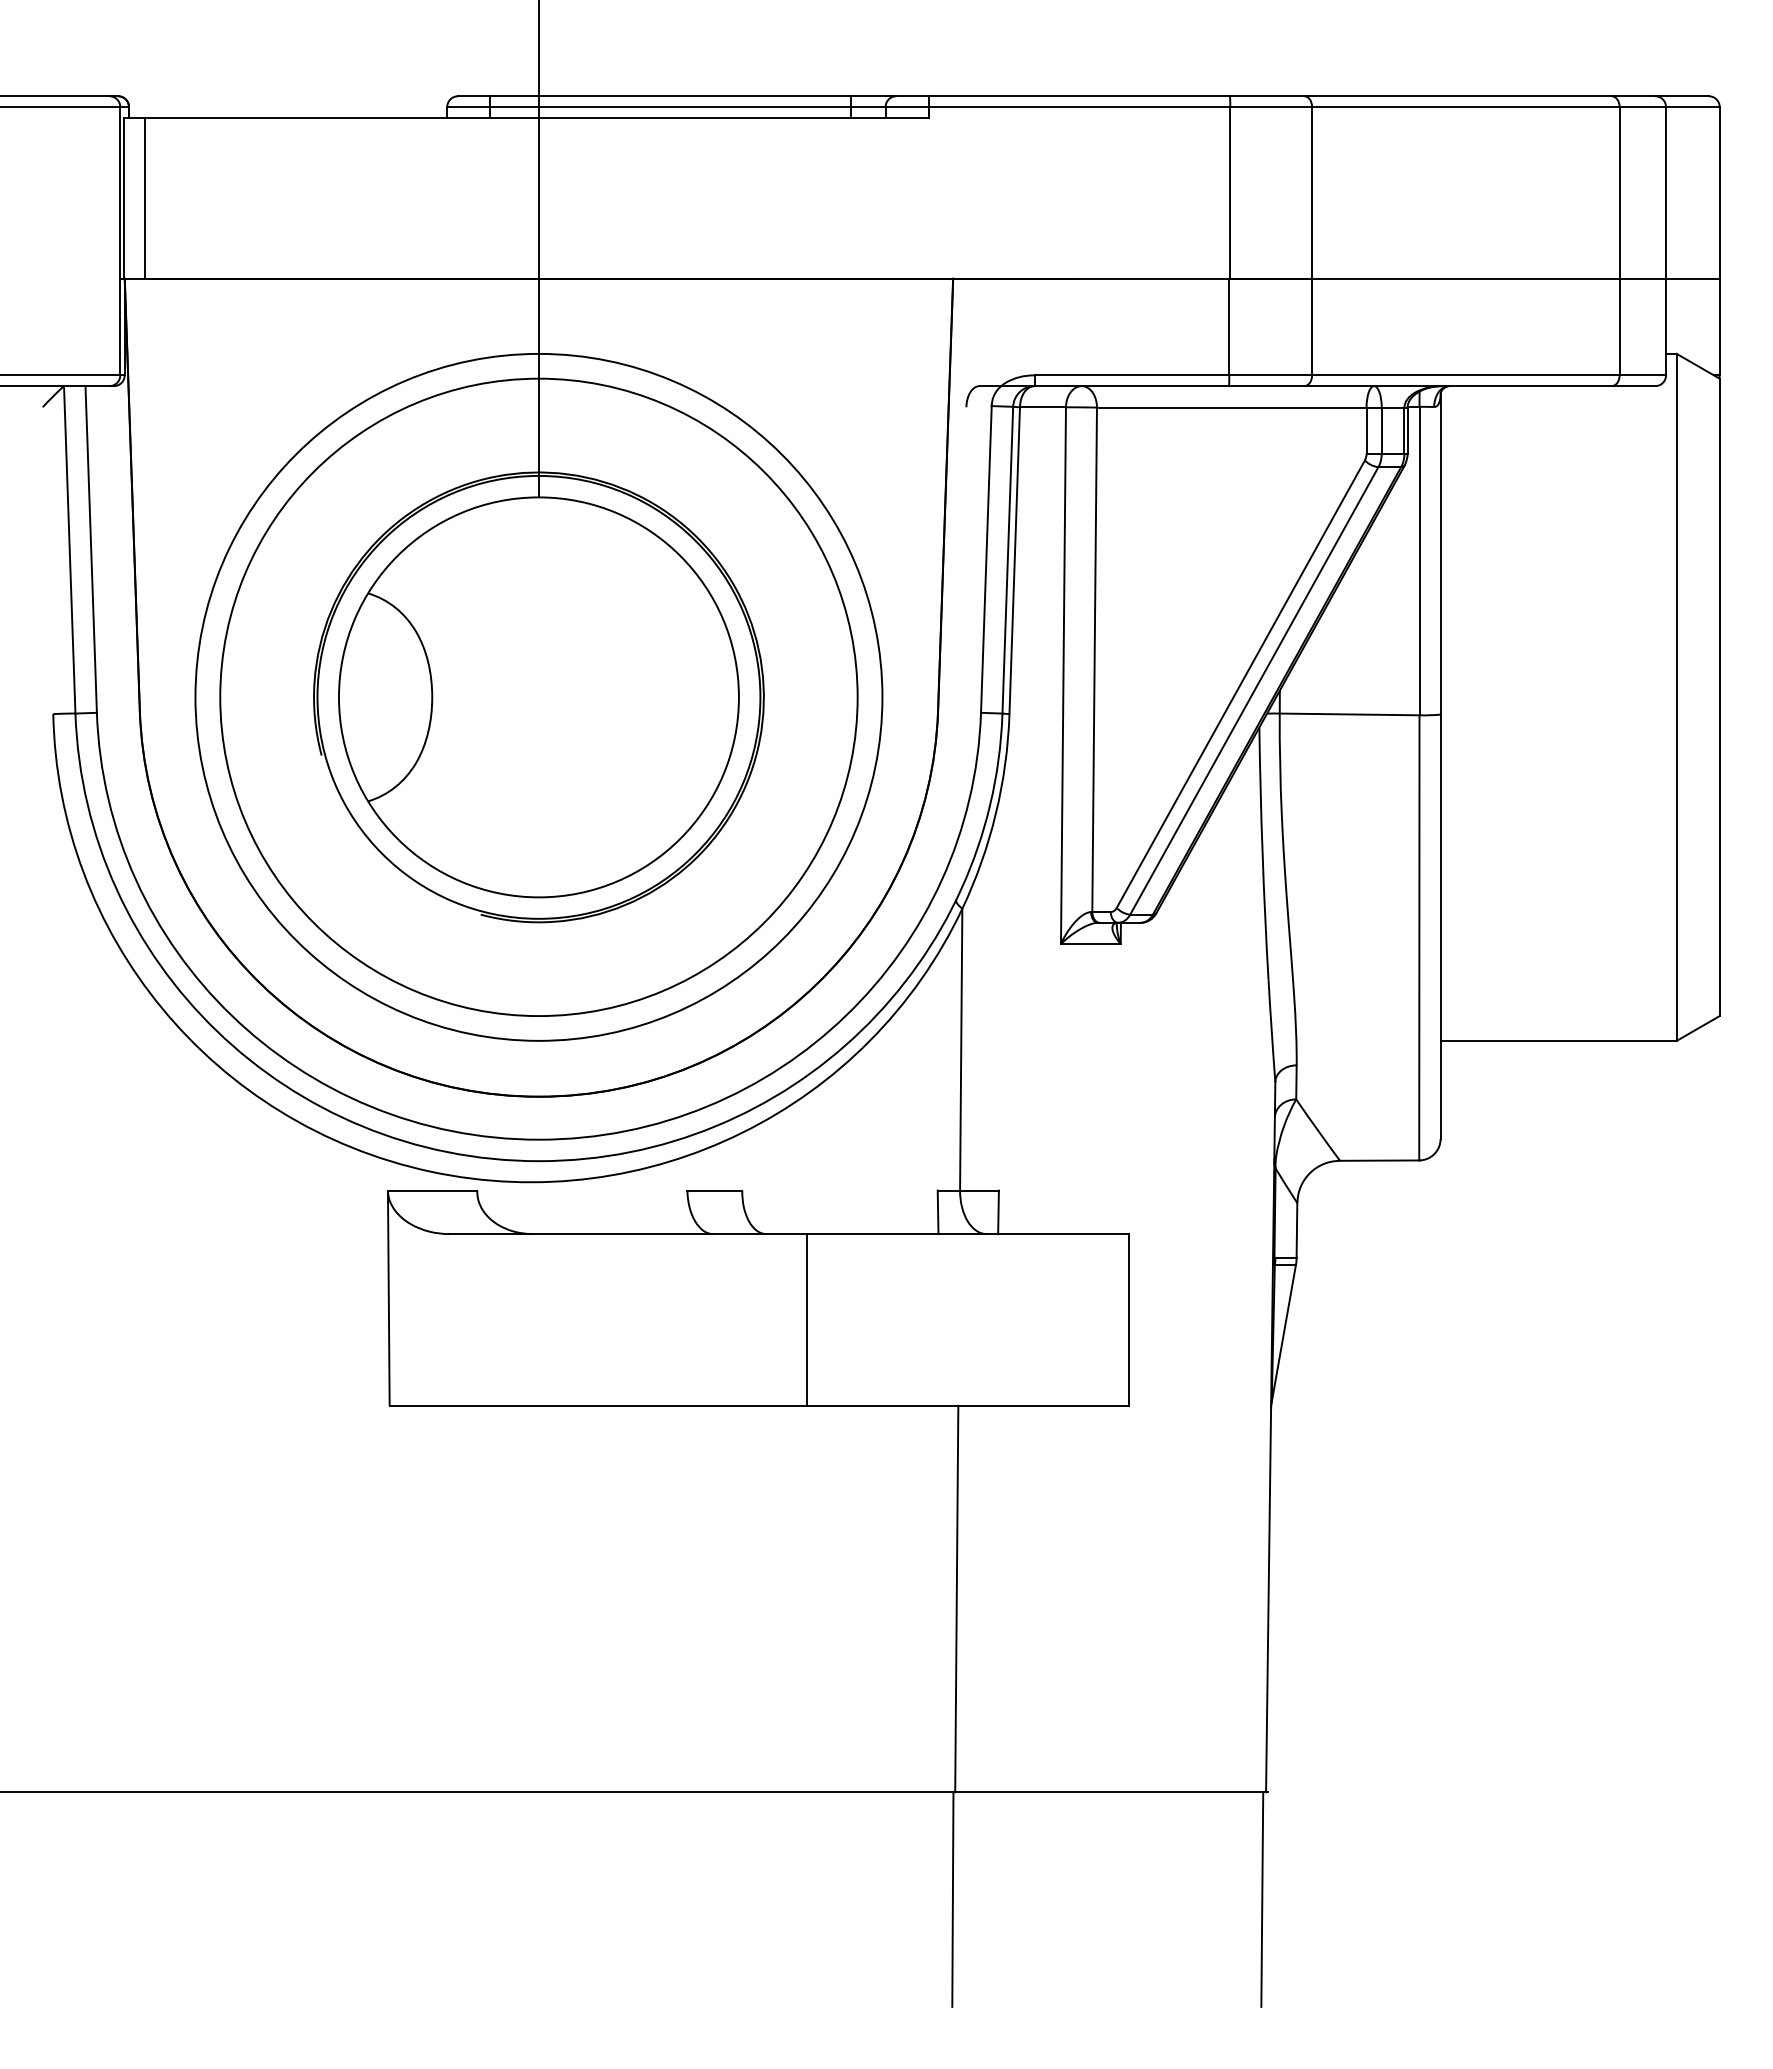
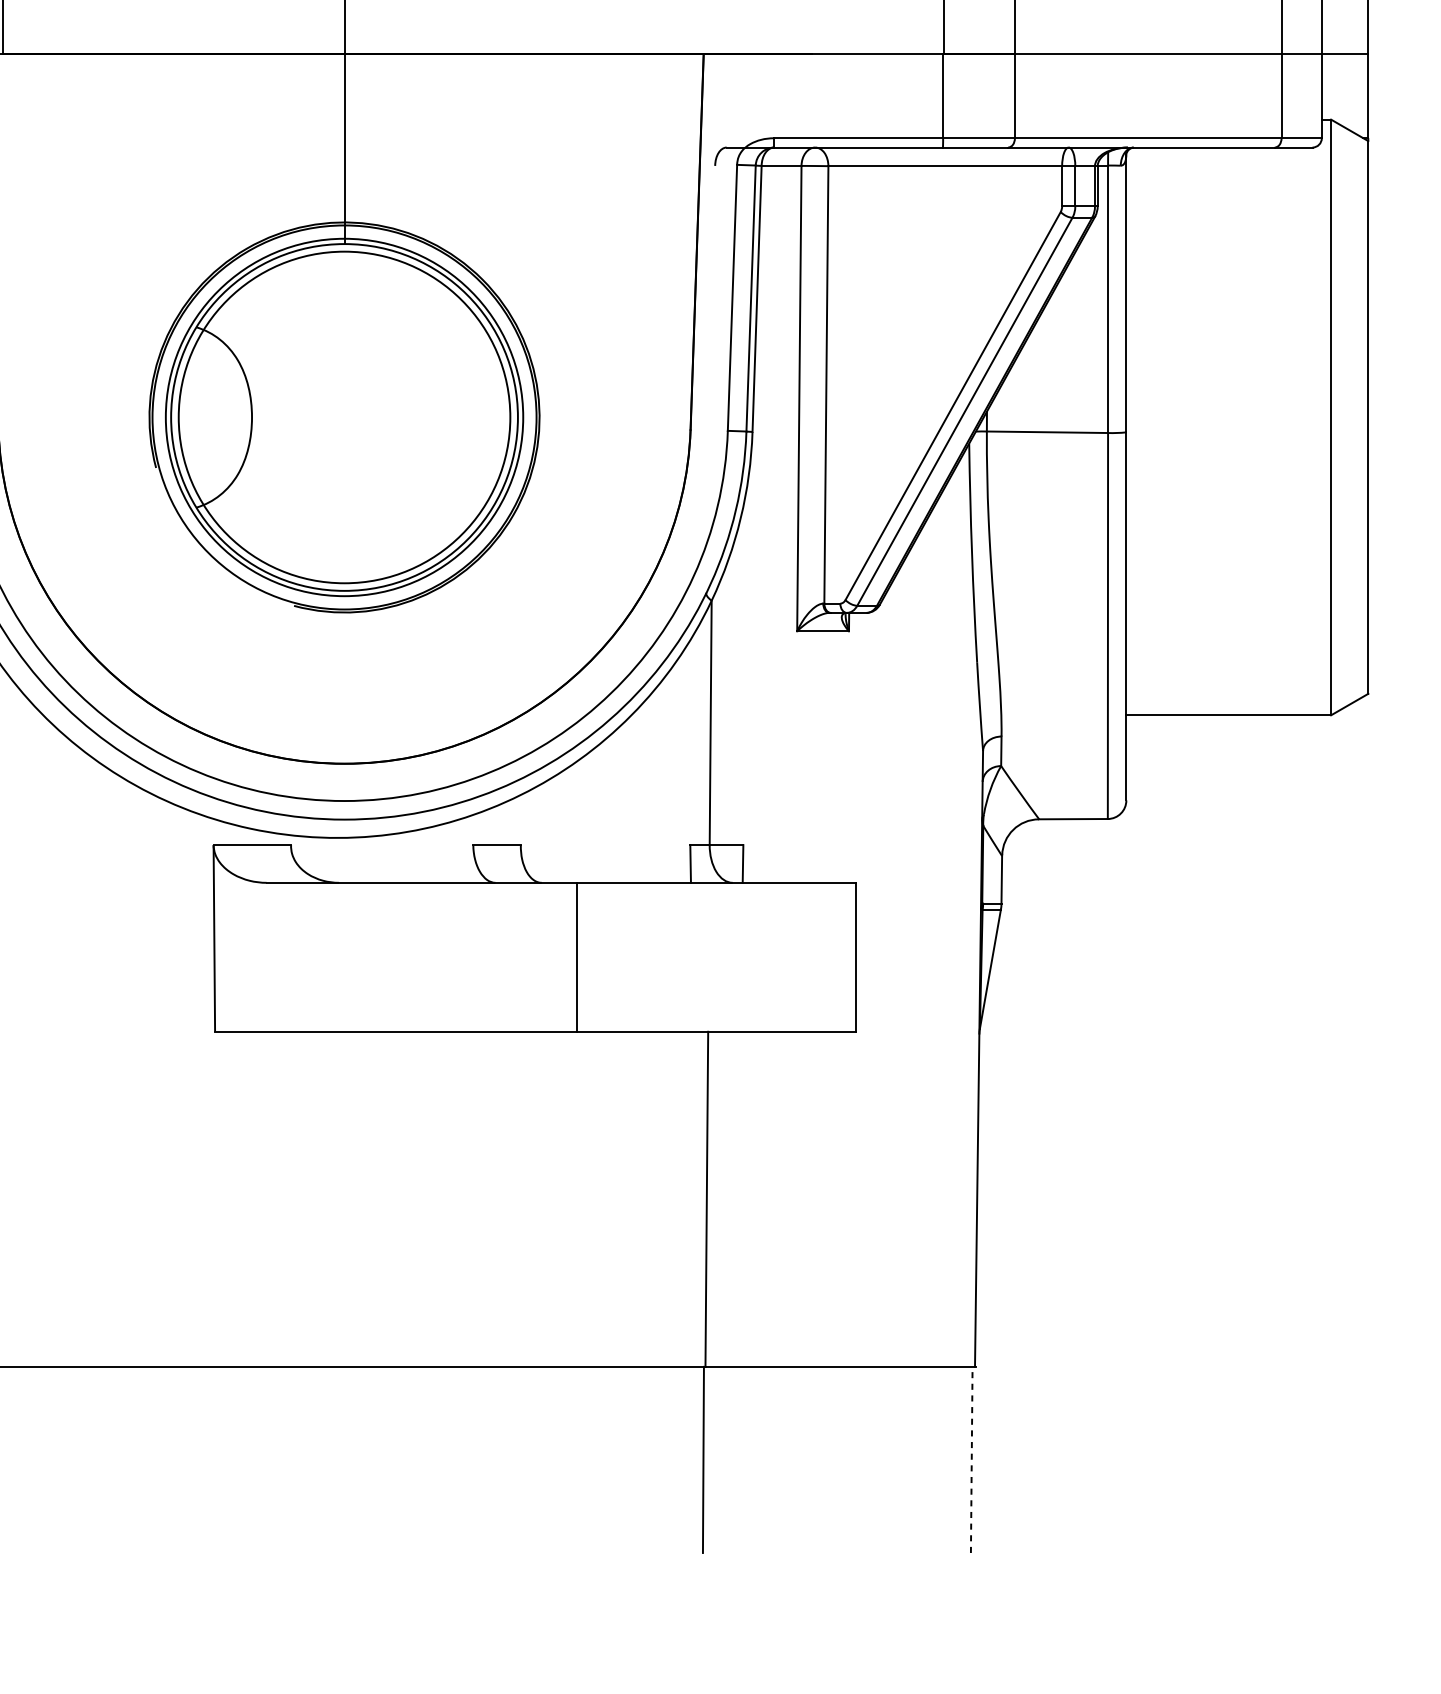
circle: (538, 696) -> (344, 416), size x0.6
circle: (538, 697) -> (344, 417), size x0.6
line: (1262, 1899) -> (971, 1459), solid -> dashed

